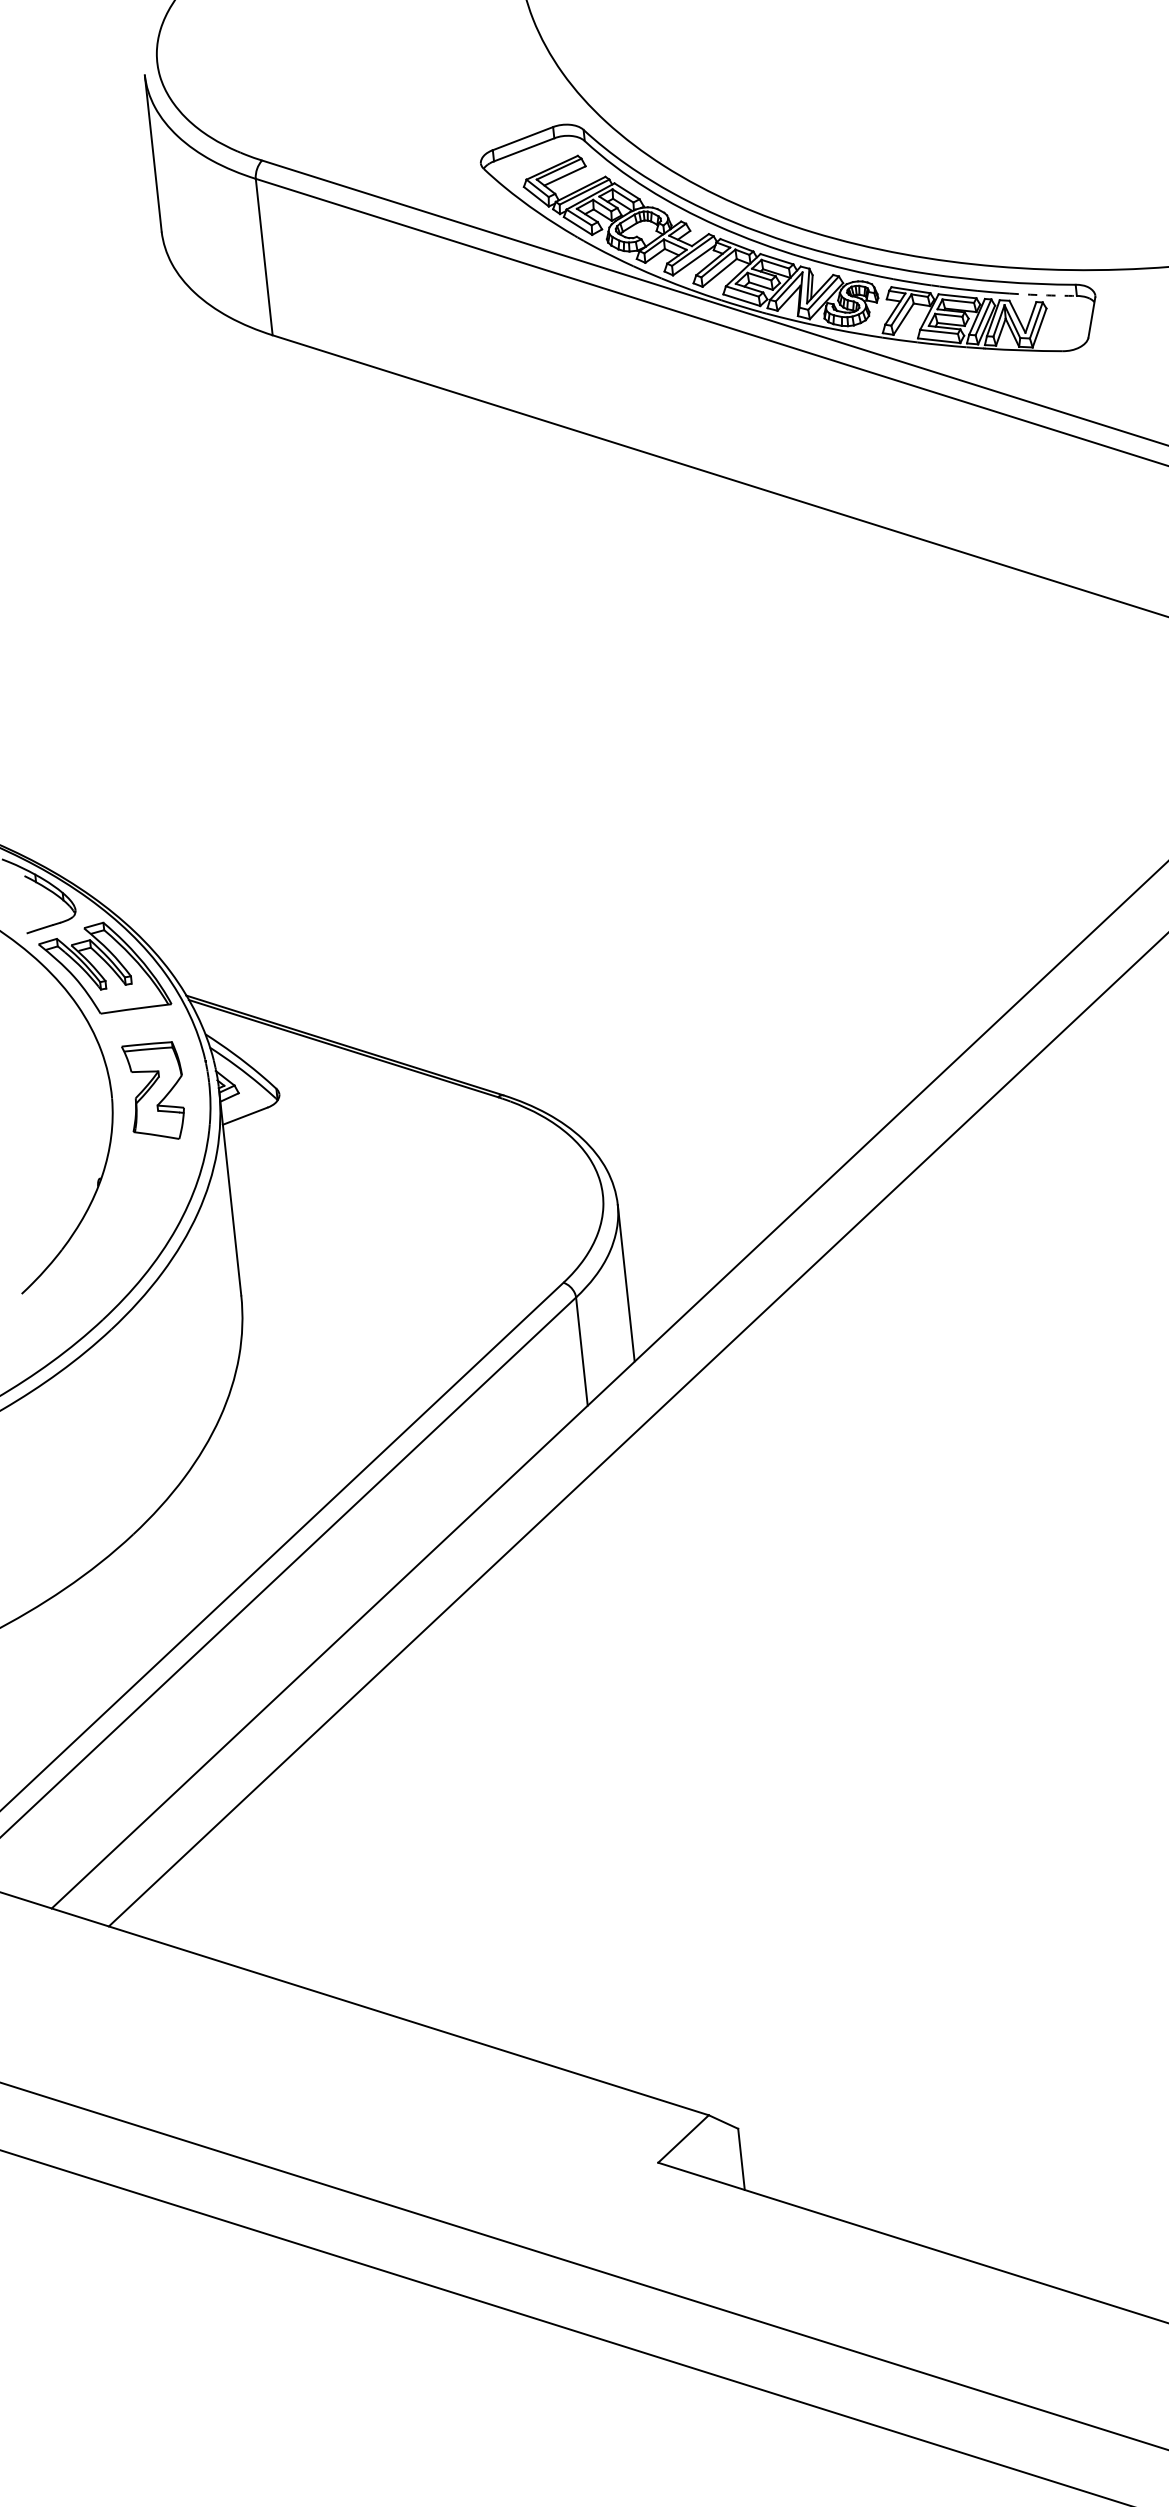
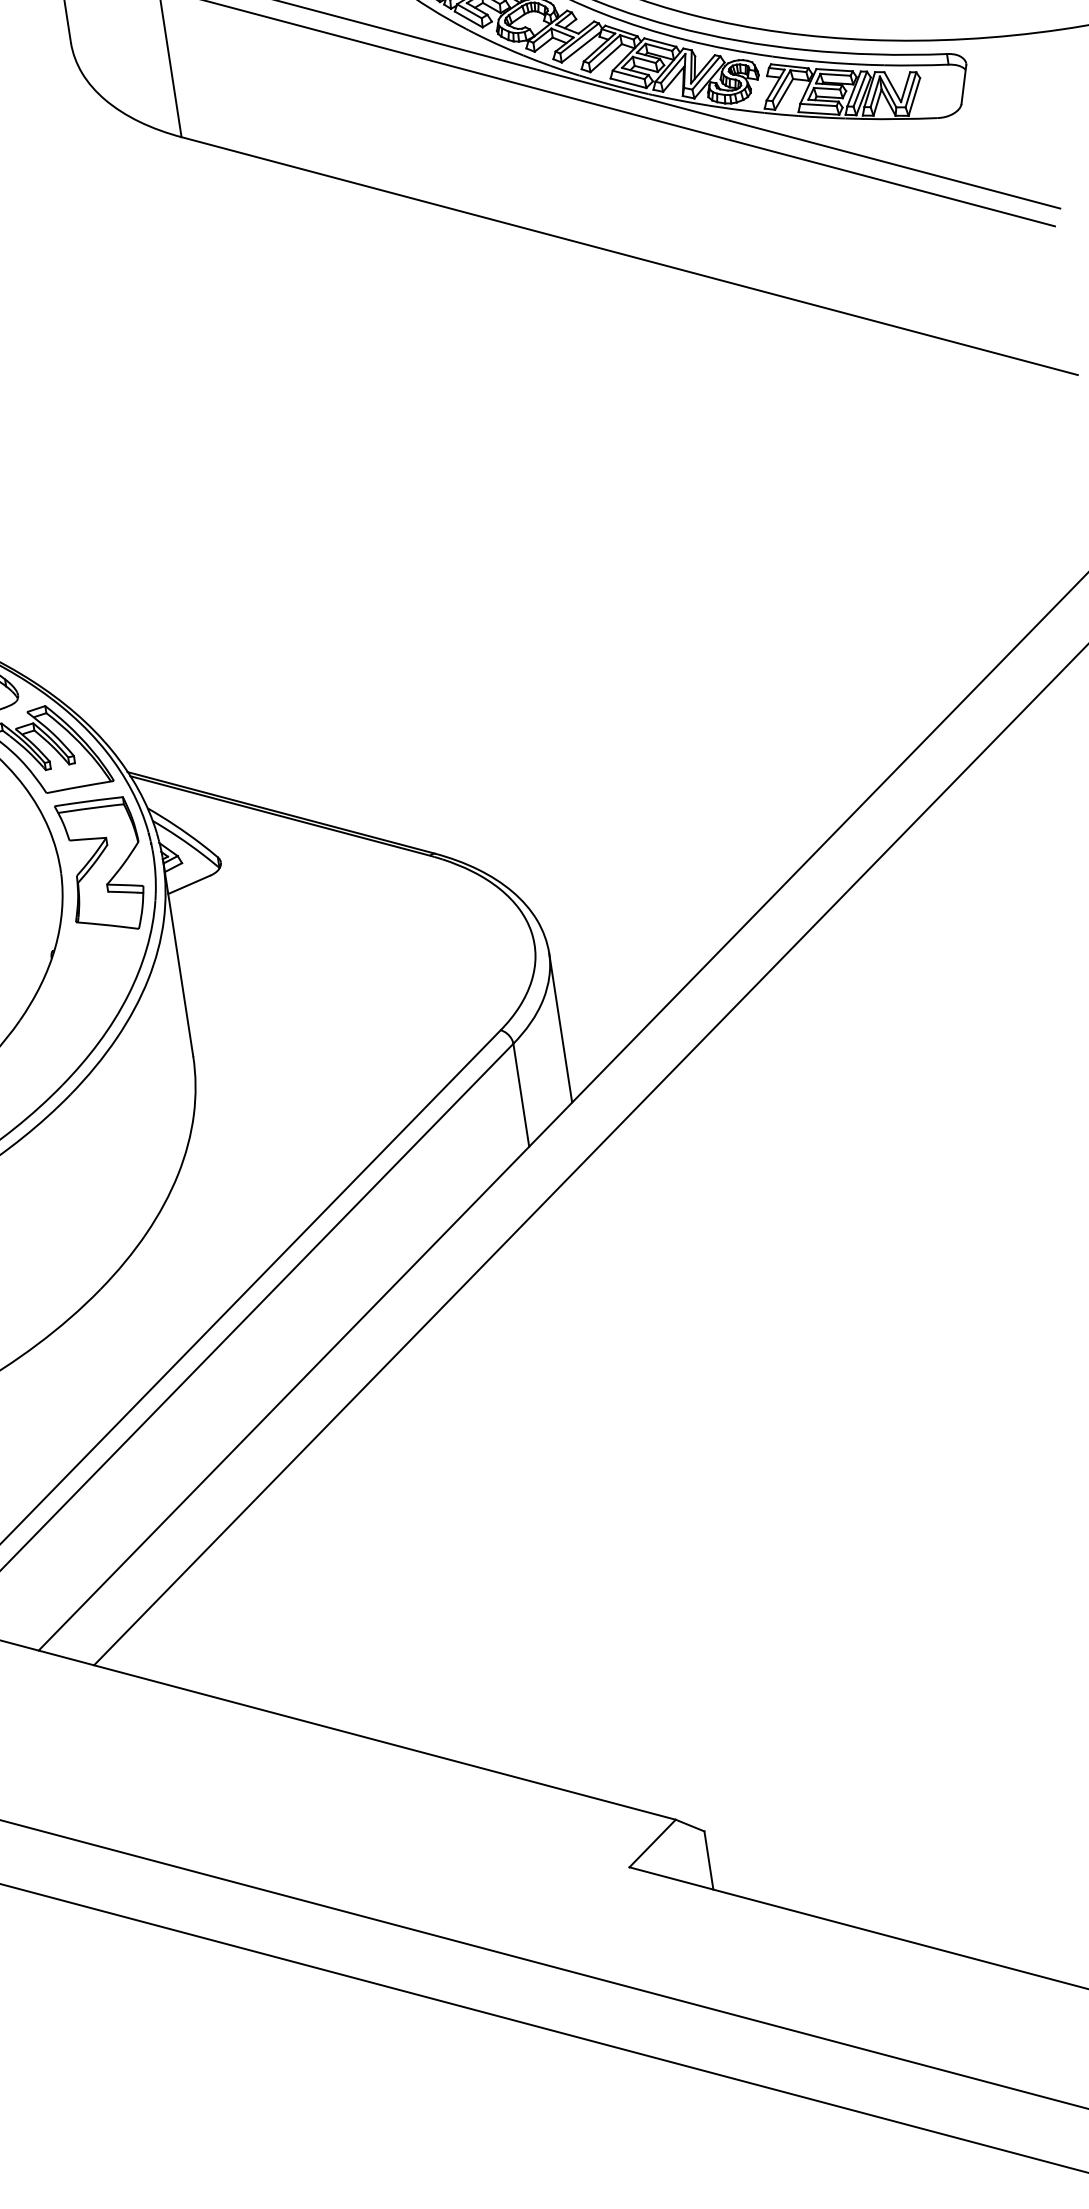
arc: (1043, 295) -> (916, 65), dashed -> solid
part: (152, 1090) -> (99, 864), size x1.43

